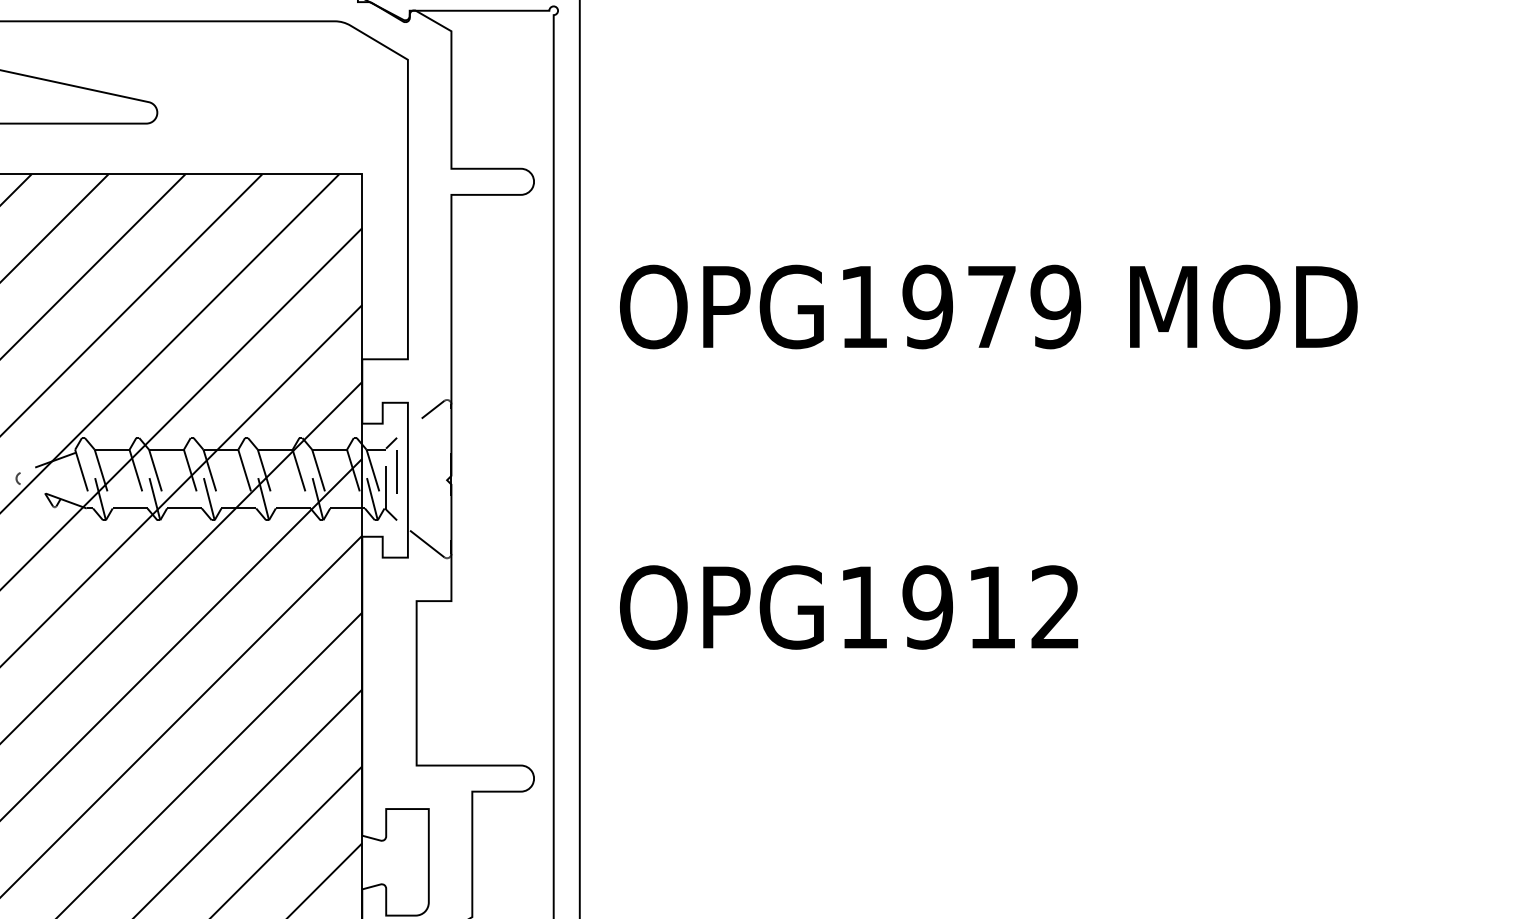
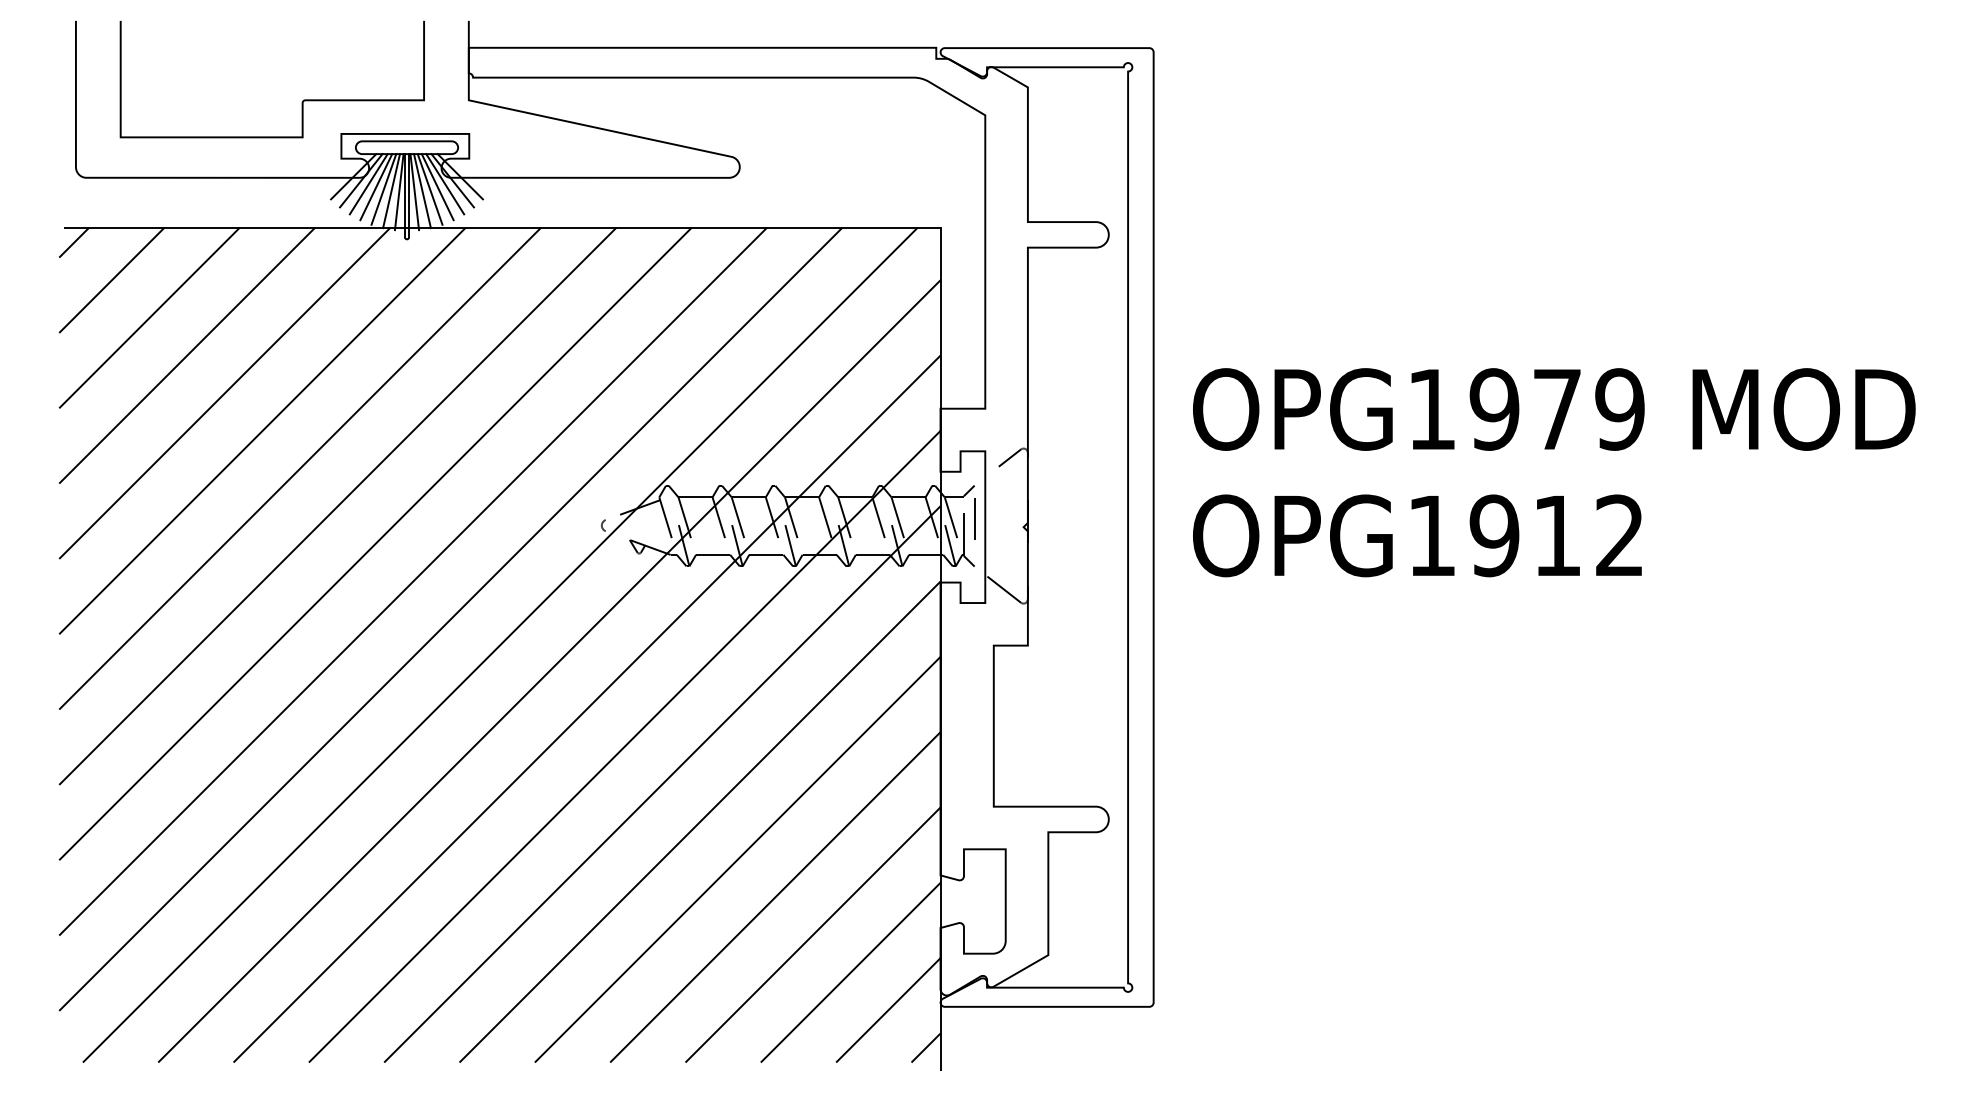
text: (988, 307) -> (1554, 409), moved
text: (849, 607) -> (1417, 535), moved

